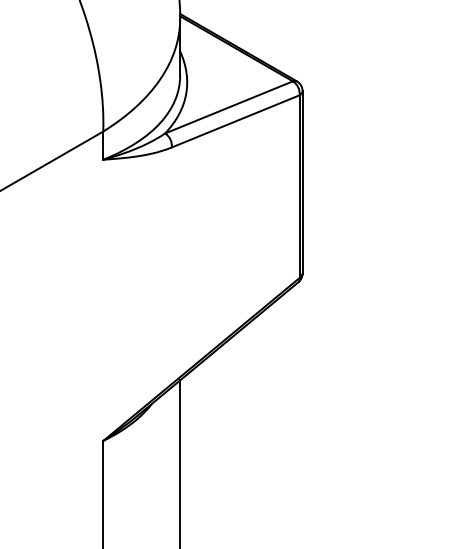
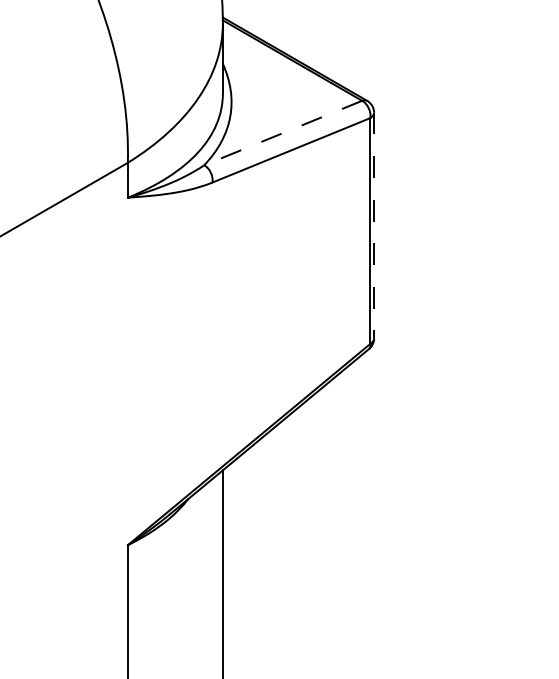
line: (228, 107) -> (282, 133), solid -> dashed
line: (302, 182) -> (374, 225), solid -> dashed

